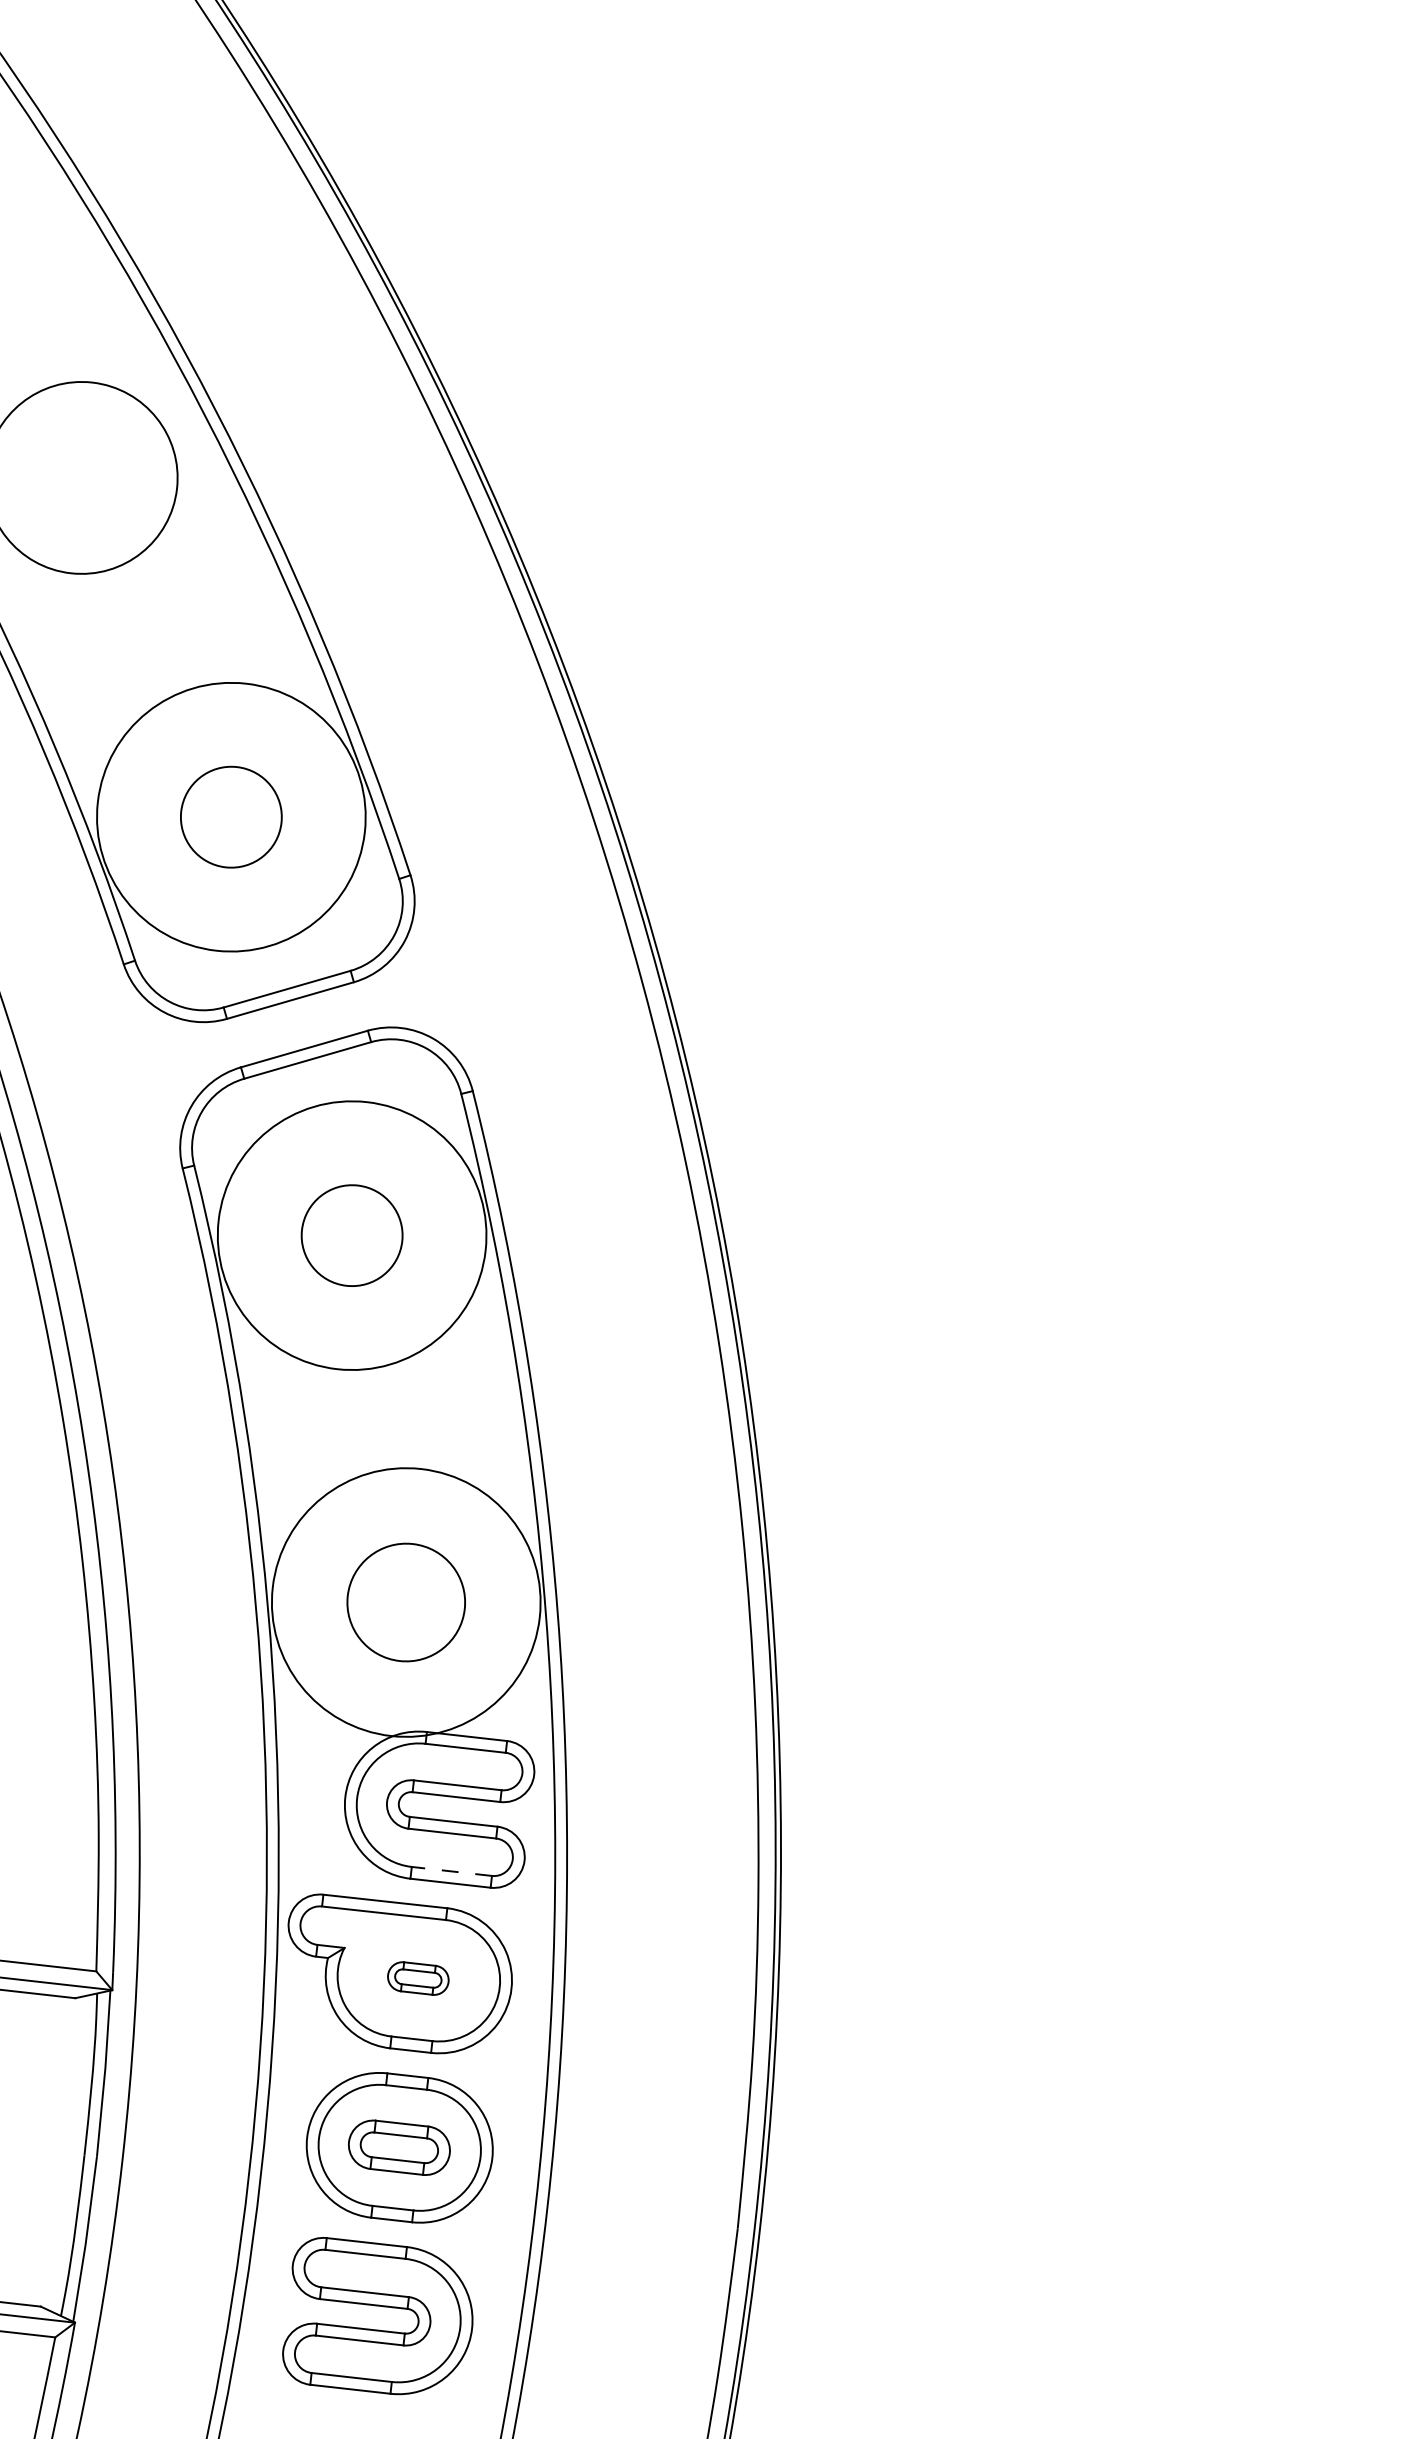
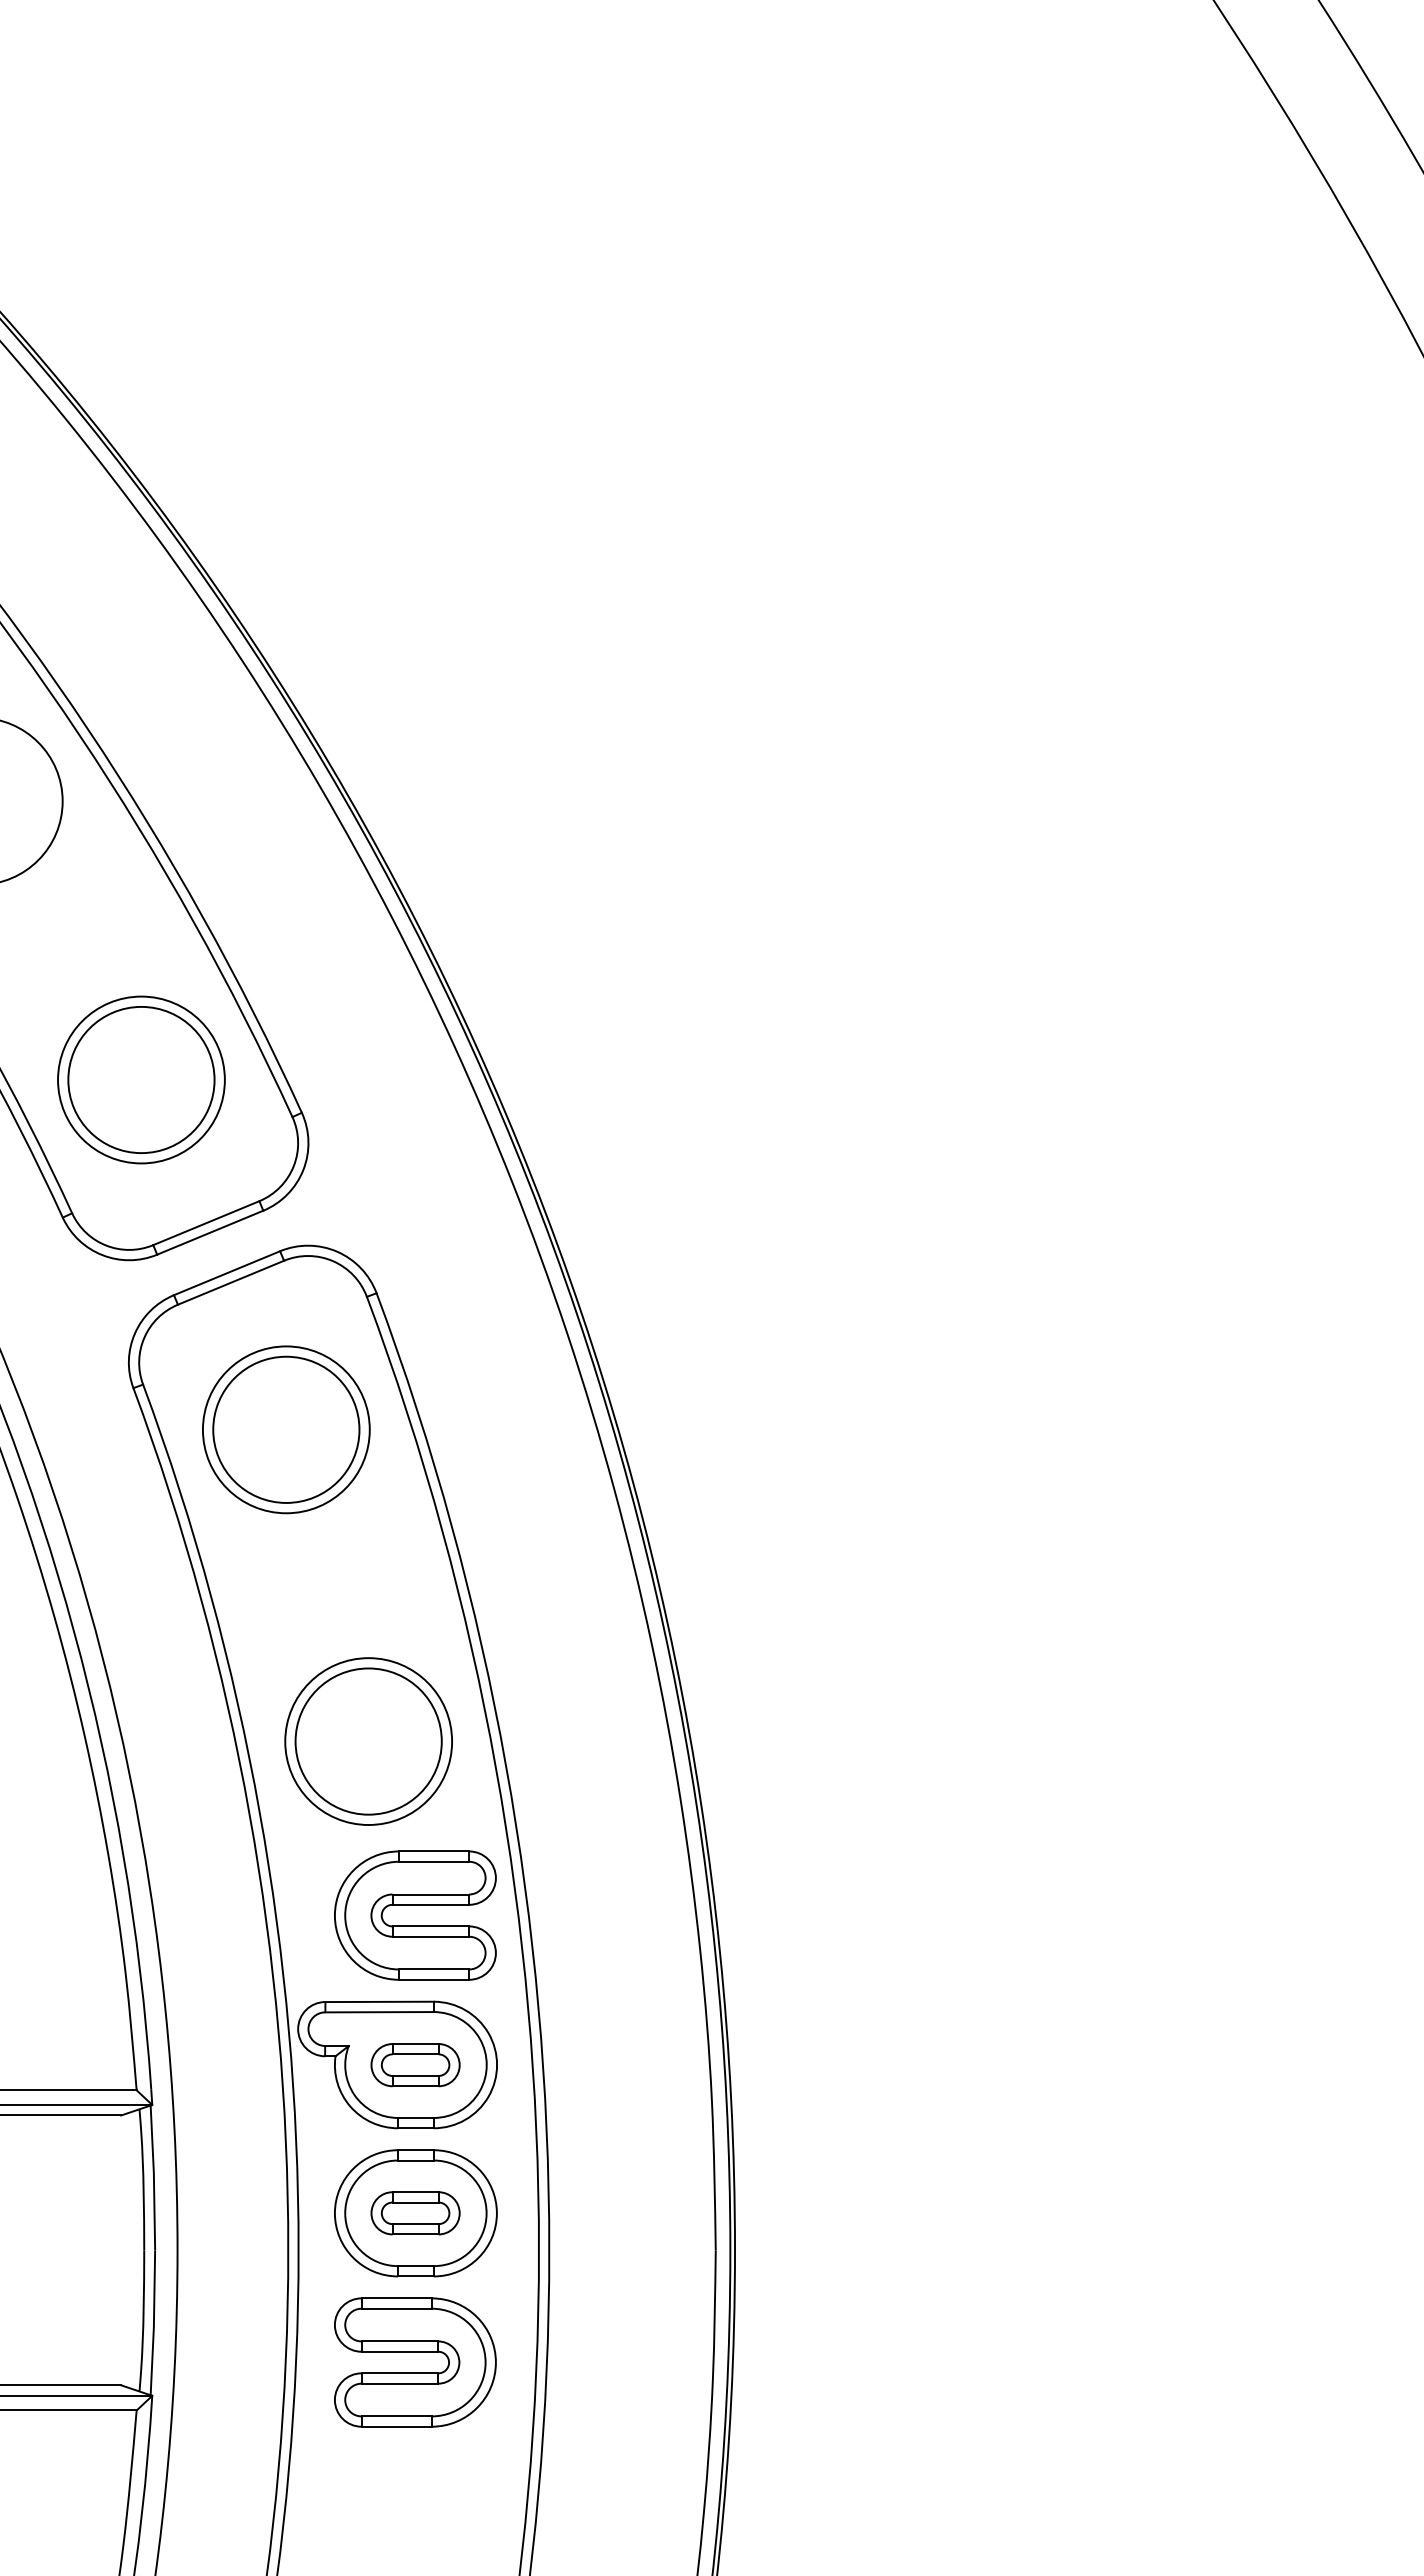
circle: (231, 816) -> (141, 1079), size x0.71
circle: (231, 816) -> (141, 1079), size x1.67
circle: (351, 1235) -> (285, 1429), size x0.71
circle: (352, 1235) -> (286, 1429), size x1.67
circle: (406, 1602) -> (368, 1741), size x0.71
circle: (406, 1602) -> (368, 1741), size x1.43
line: (451, 1871) -> (433, 1969), dashed -> solid
part: (418, 1978) -> (415, 2065), size x1.67

